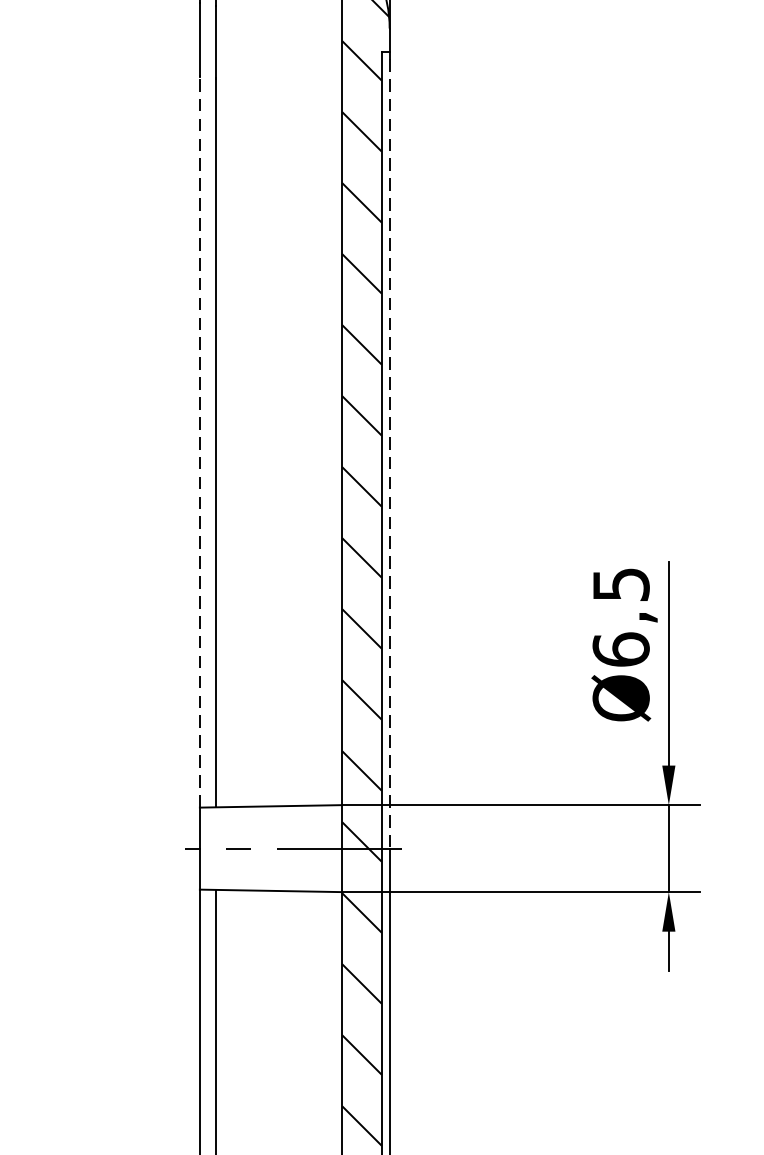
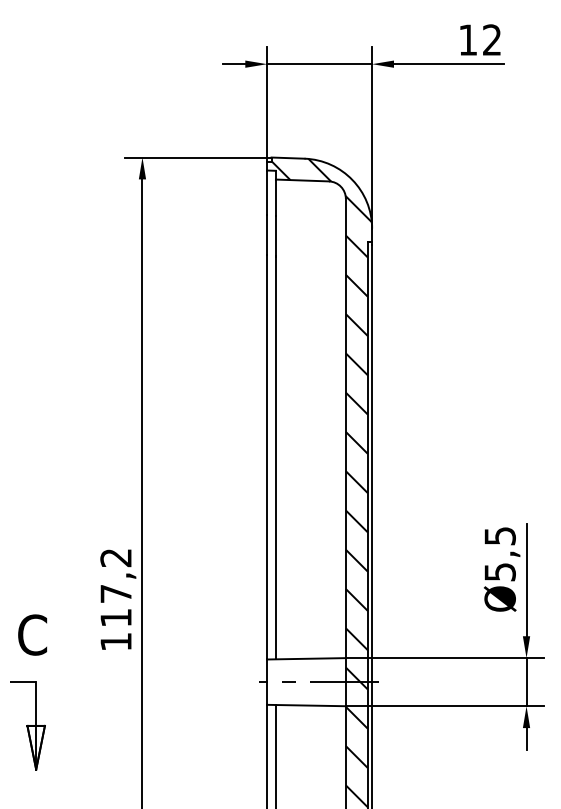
line: (200, 440) -> (267, 456), dashed -> solid
line: (390, 455) -> (372, 464), dashed -> solid
text: (619, 648) -> (499, 571), Ø6,5 -> Ø5,5

